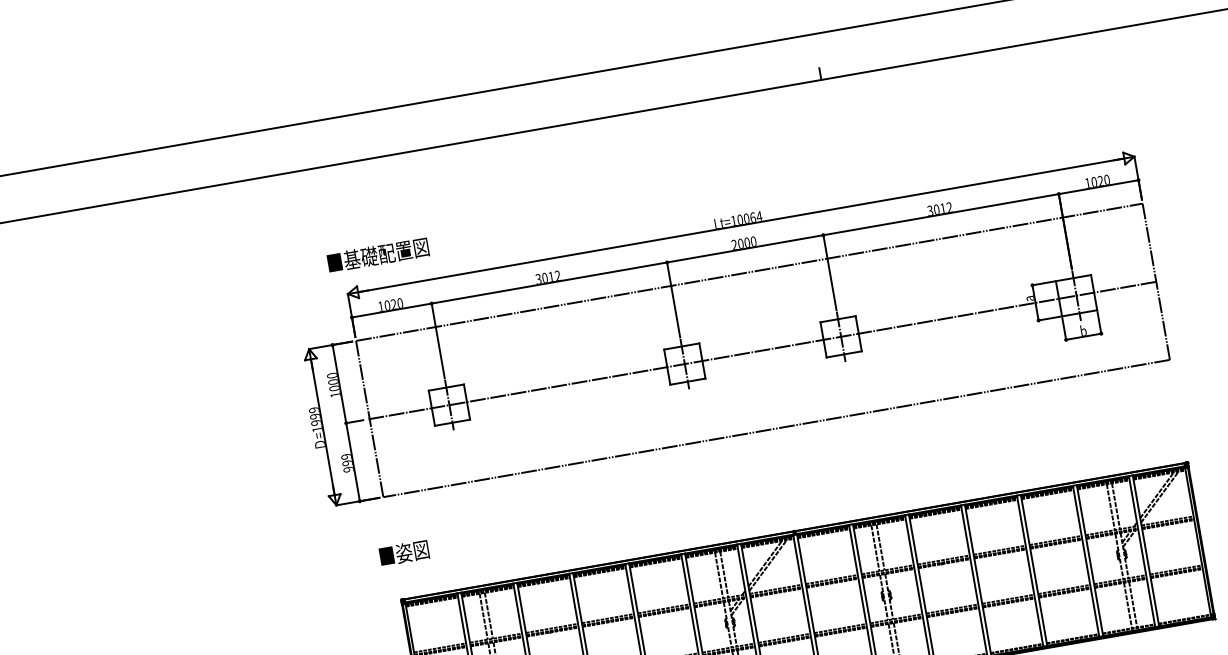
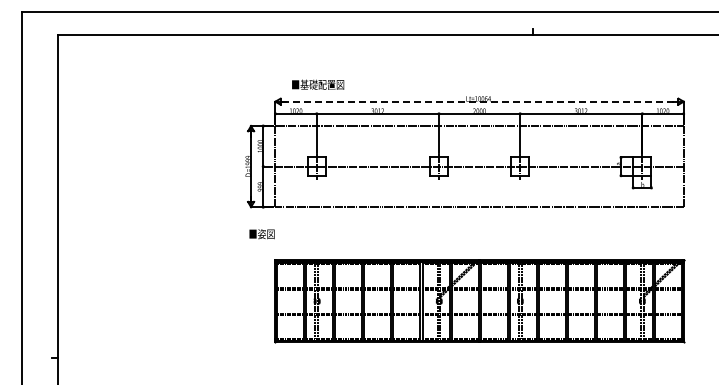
line: (742, 224) -> (480, 101), solid -> dashed
text: (378, 254) -> (318, 84), moved
text: (403, 553) -> (261, 234), moved

